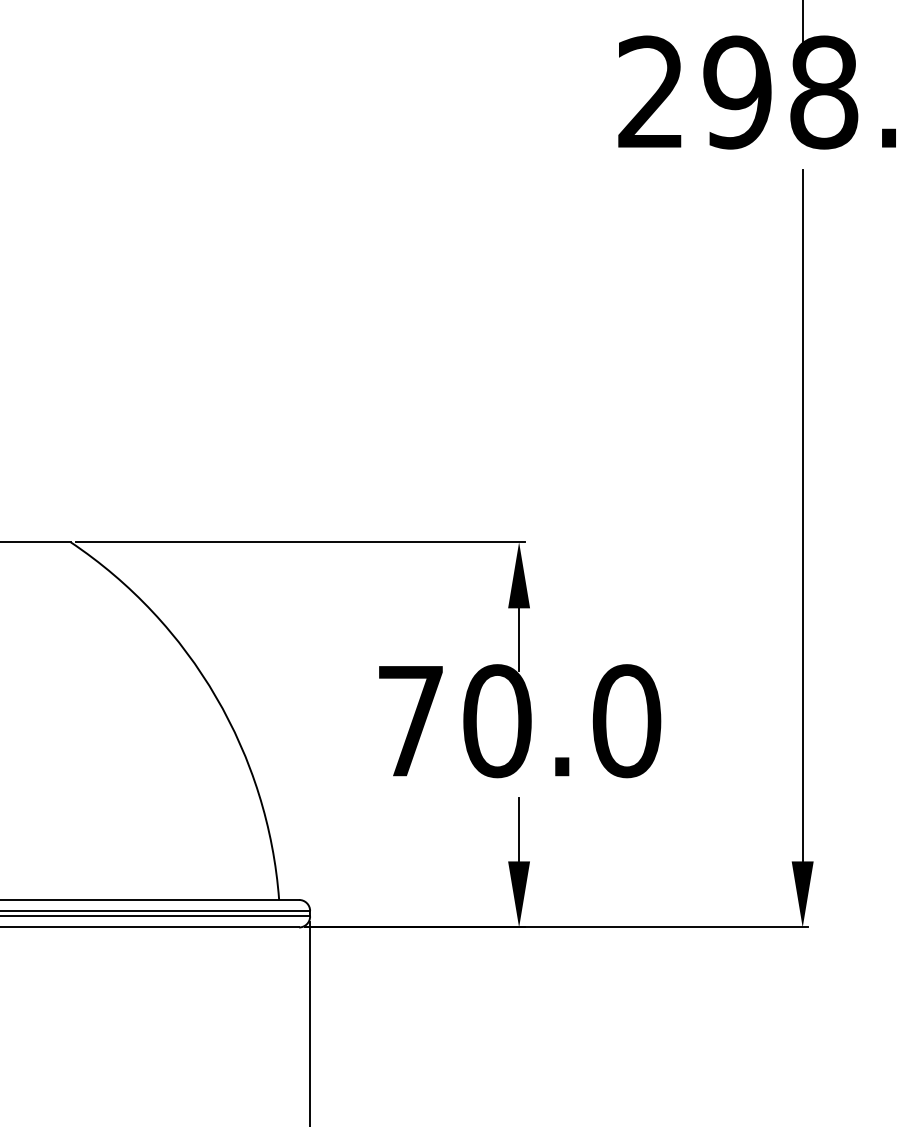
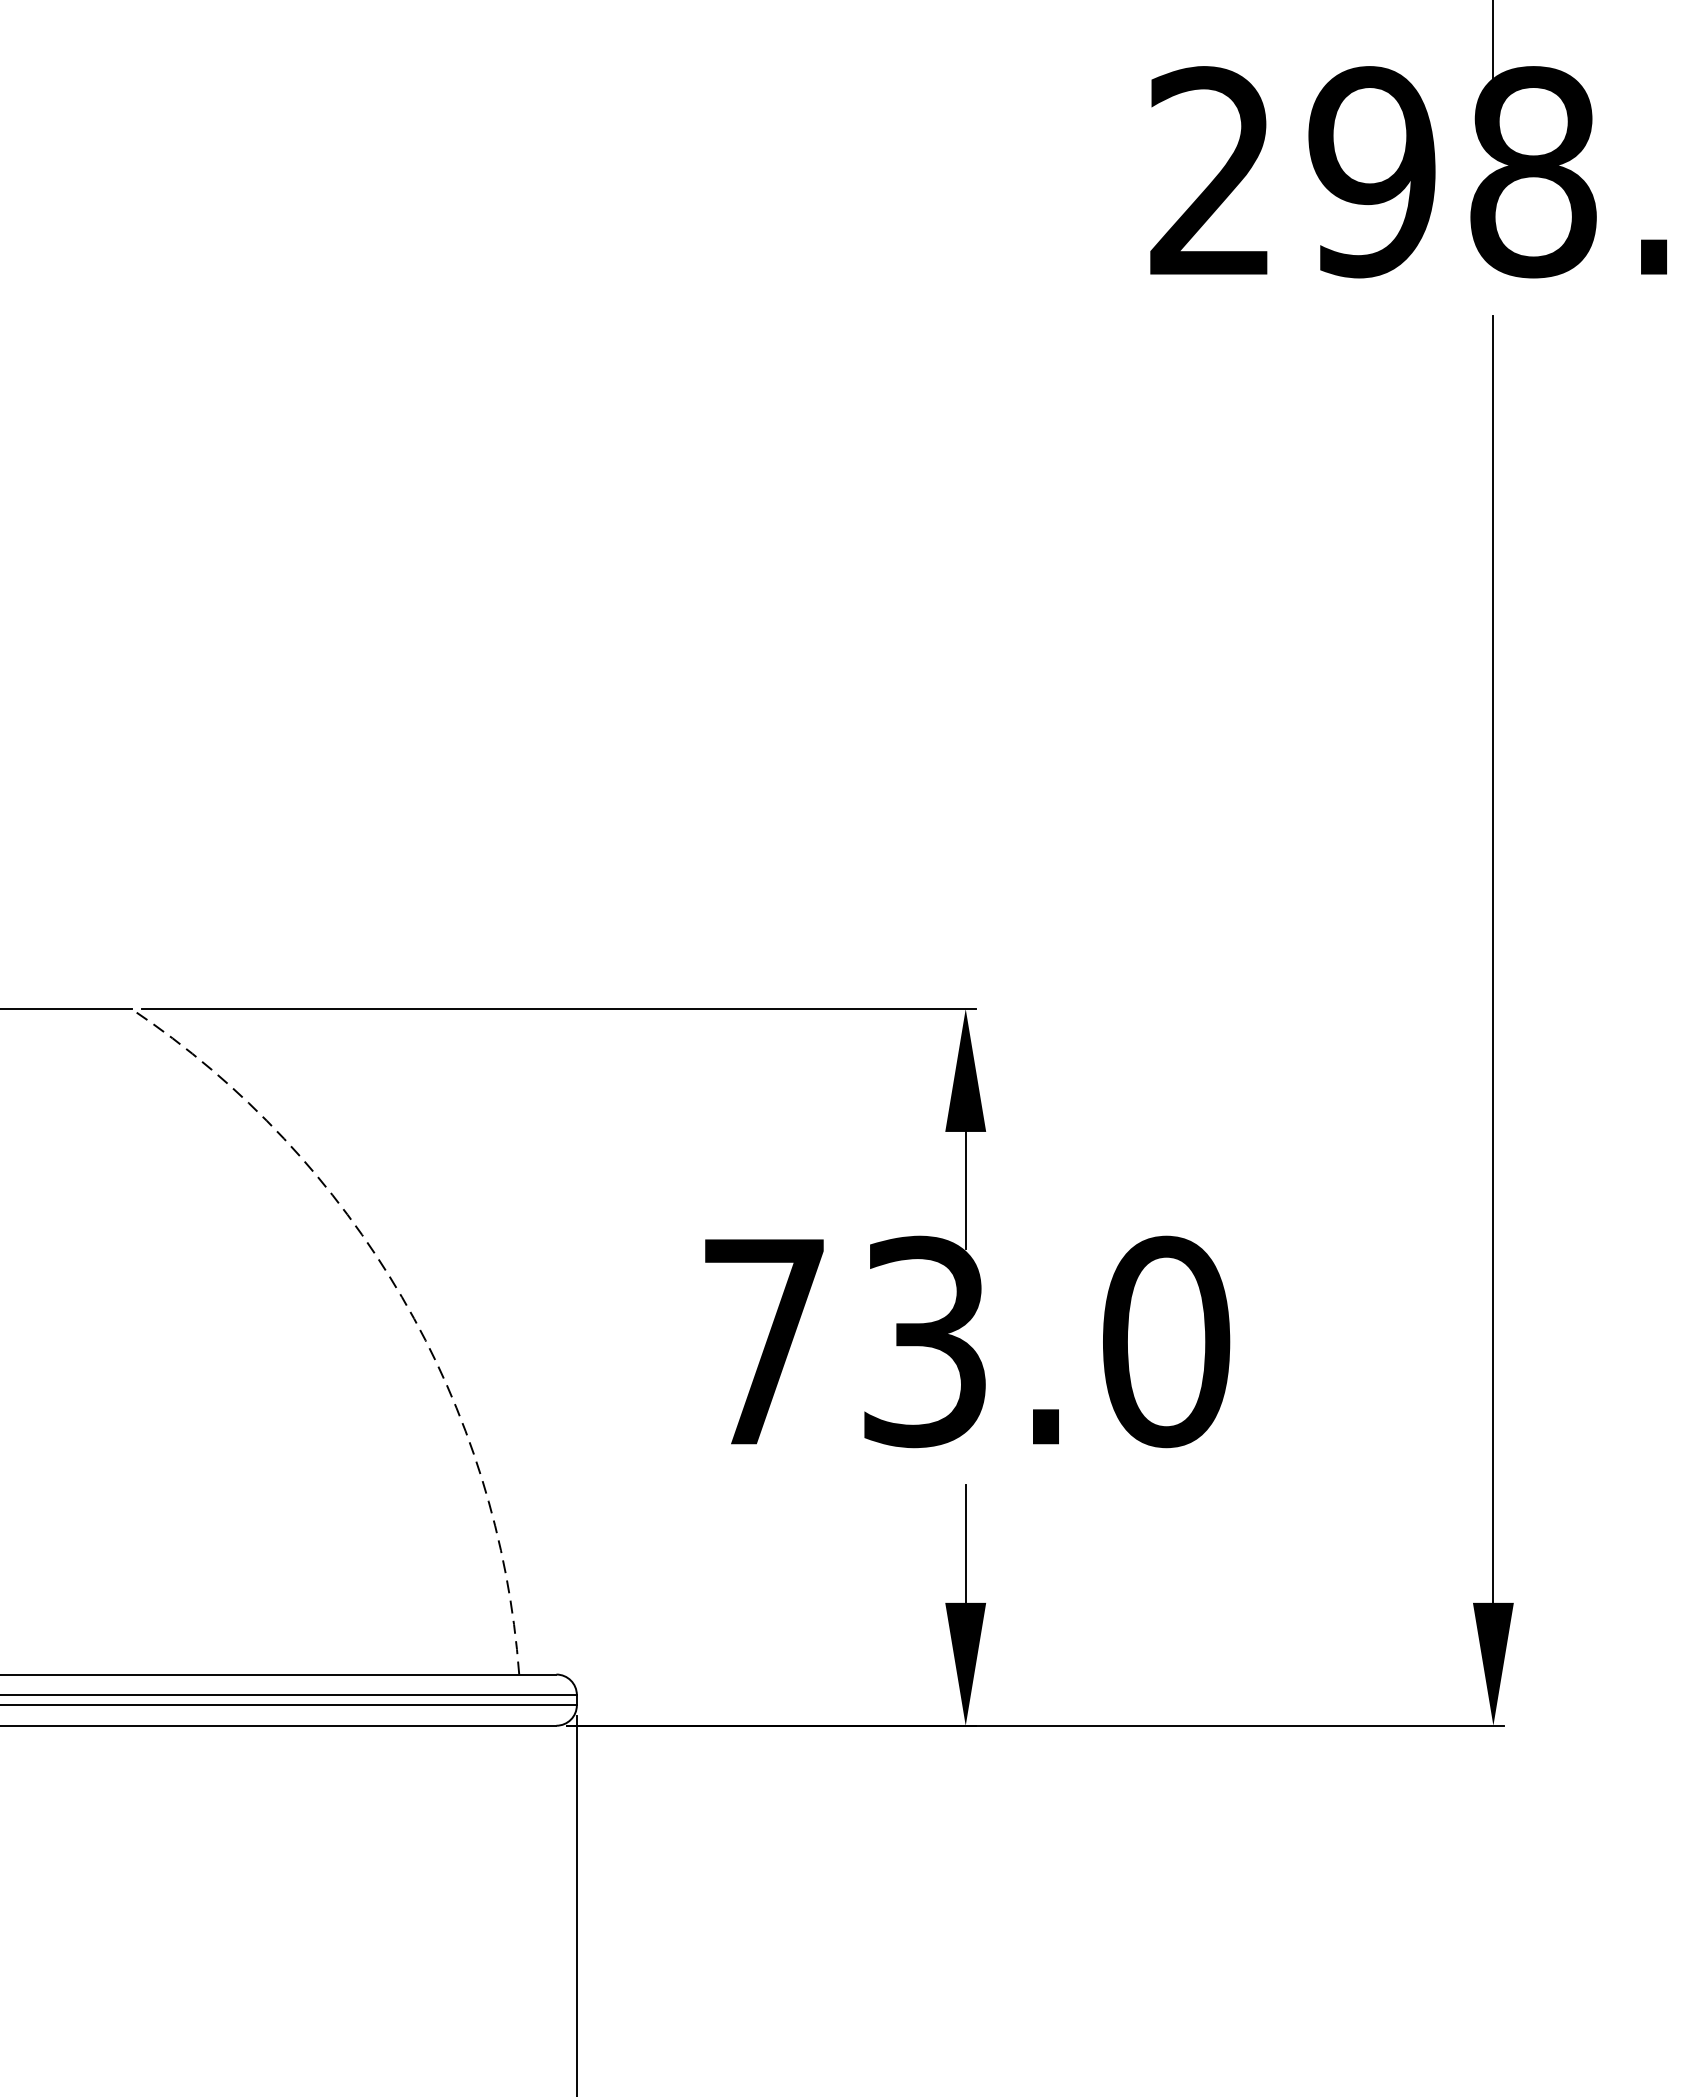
arc: (216, 697) -> (402, 1297), solid -> dashed
text: (497, 721) -> (925, 1342), 70.0 -> 73.0

